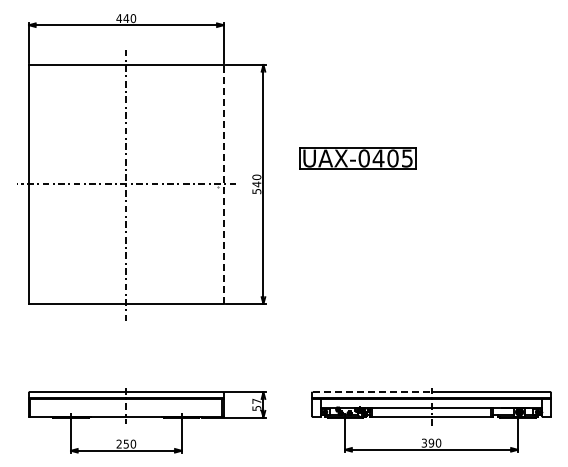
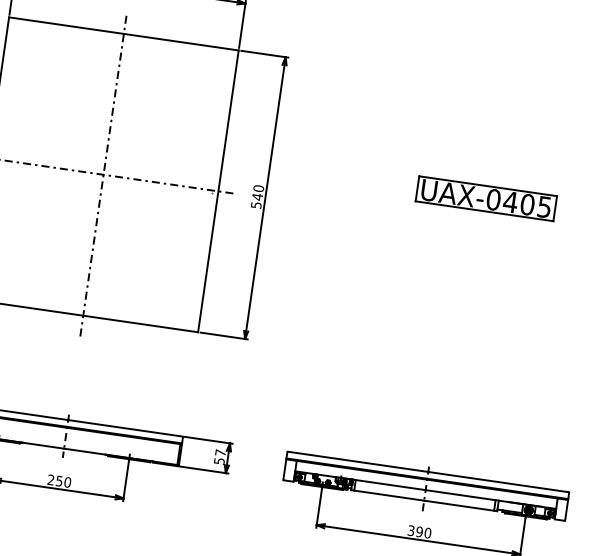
part: (357, 158) -> (485, 198), moved
line: (223, 183) -> (218, 190), dashed -> solid
line: (372, 392) -> (358, 462), dashed -> solid

